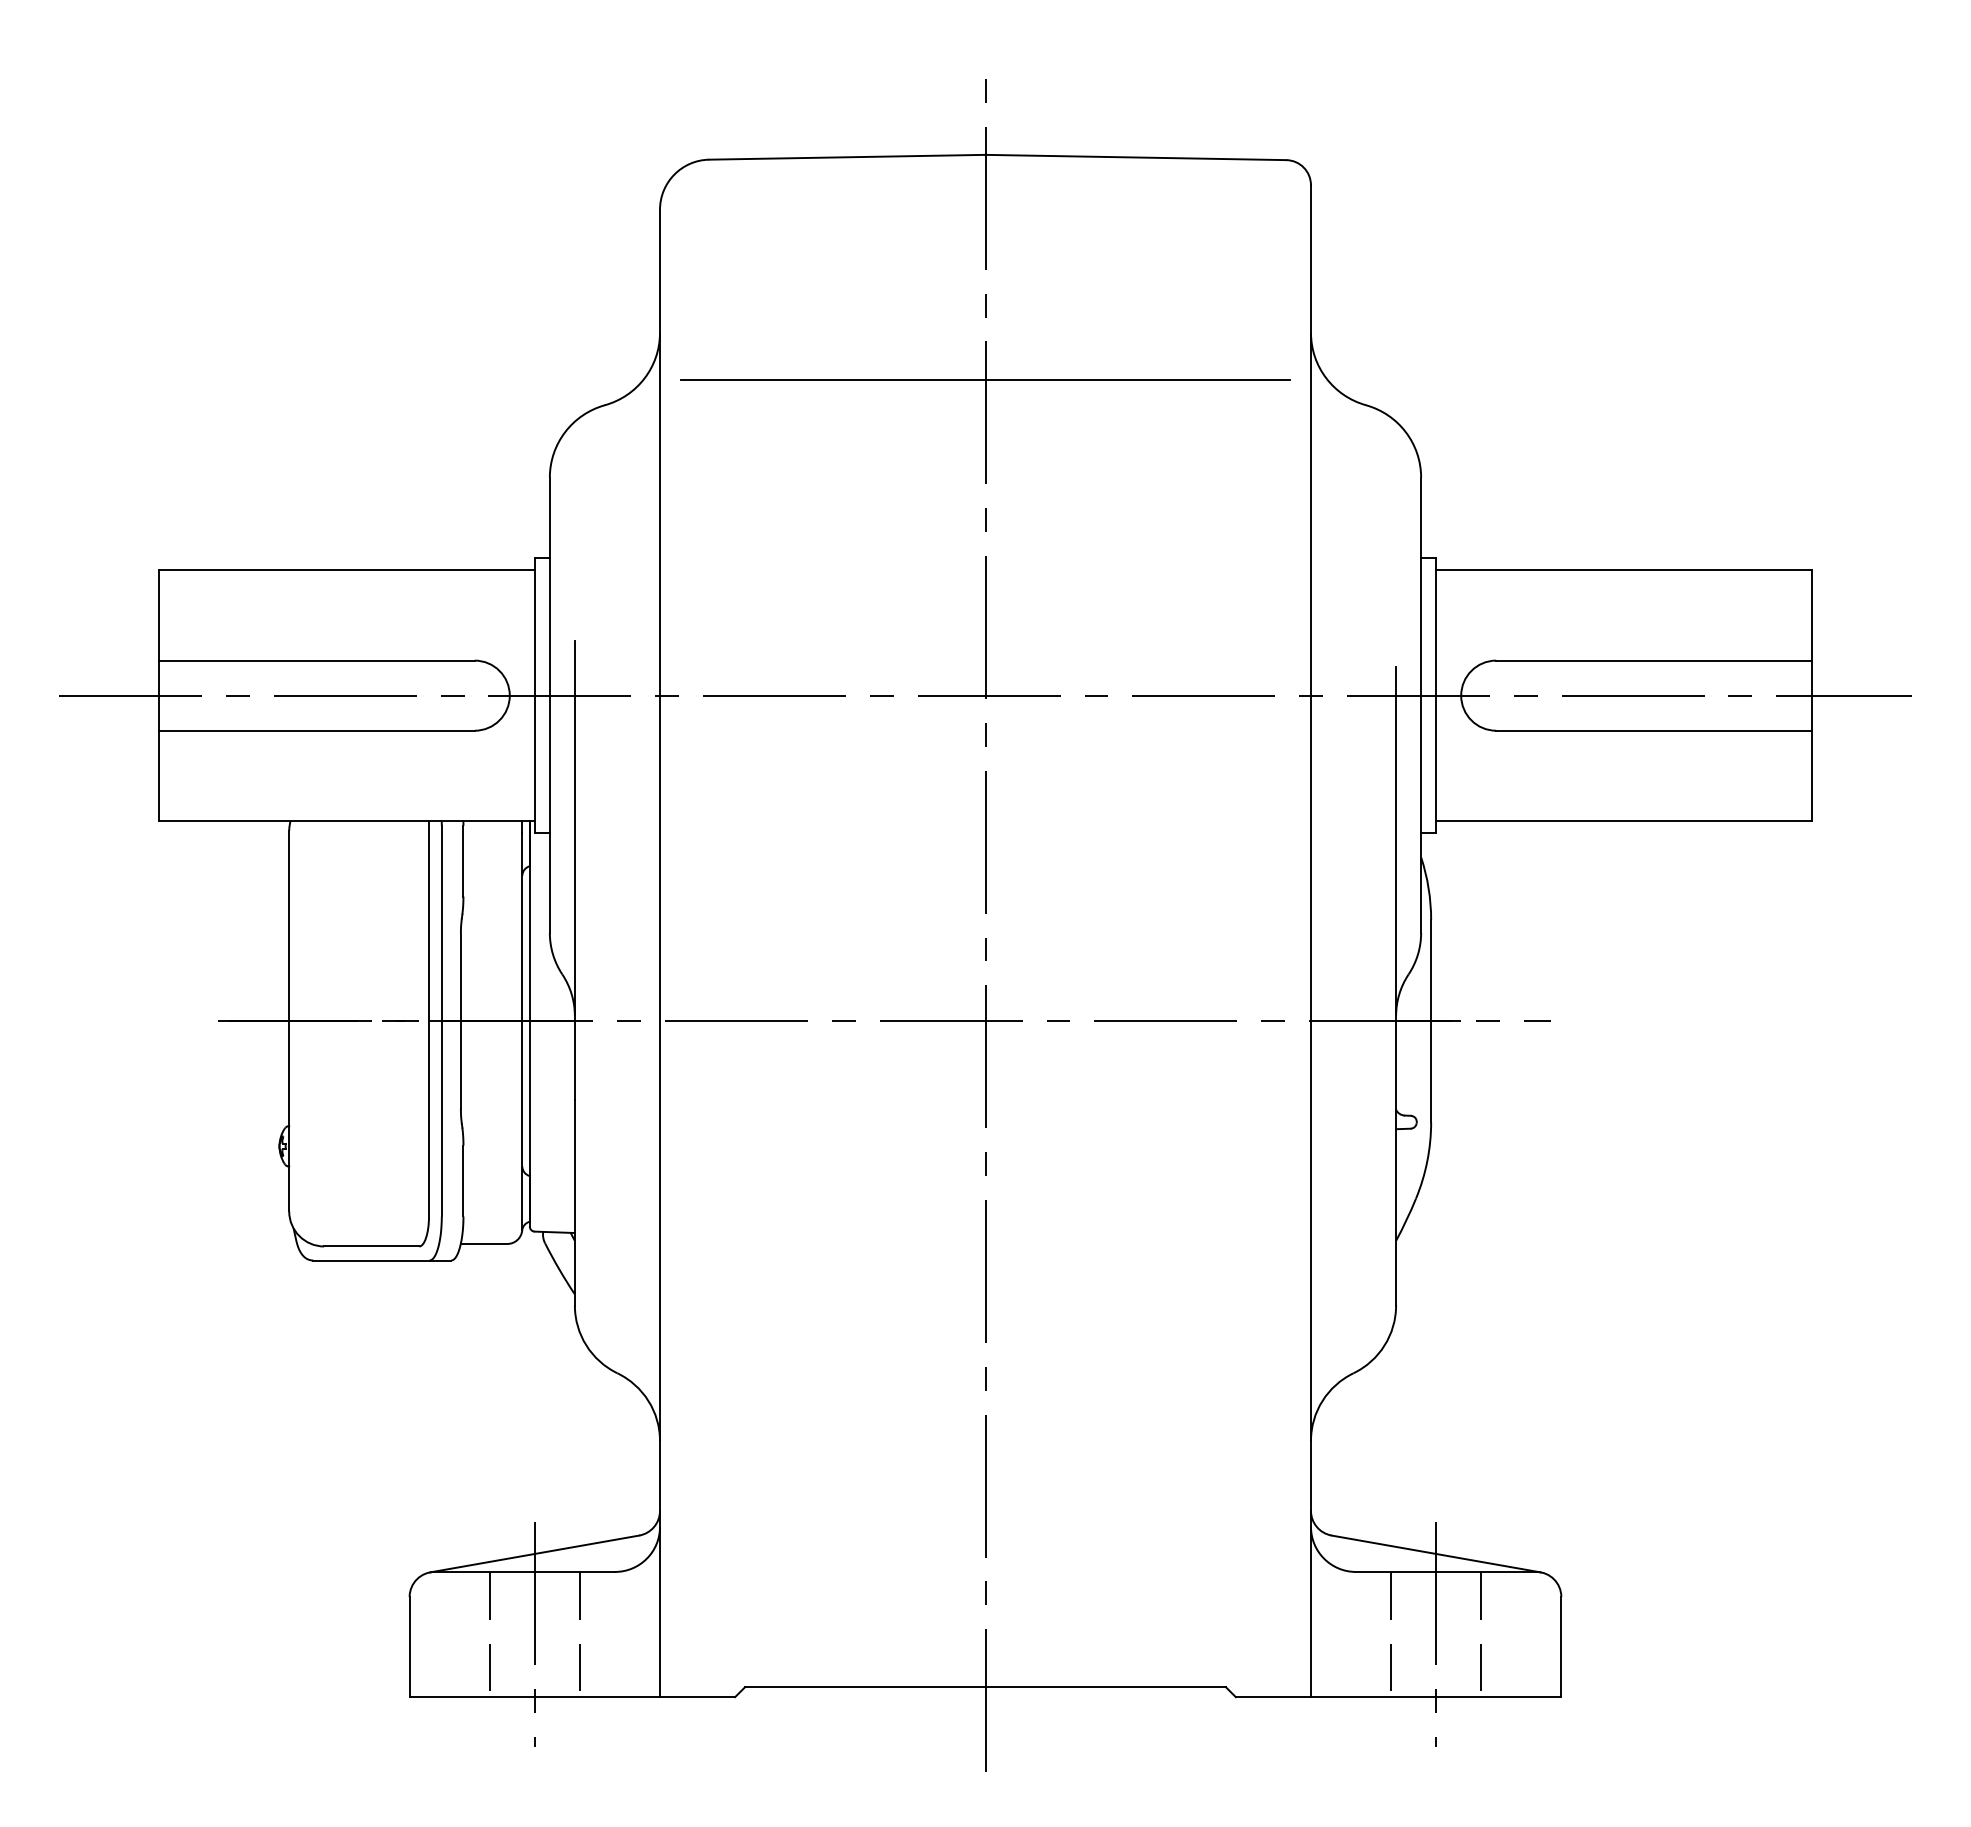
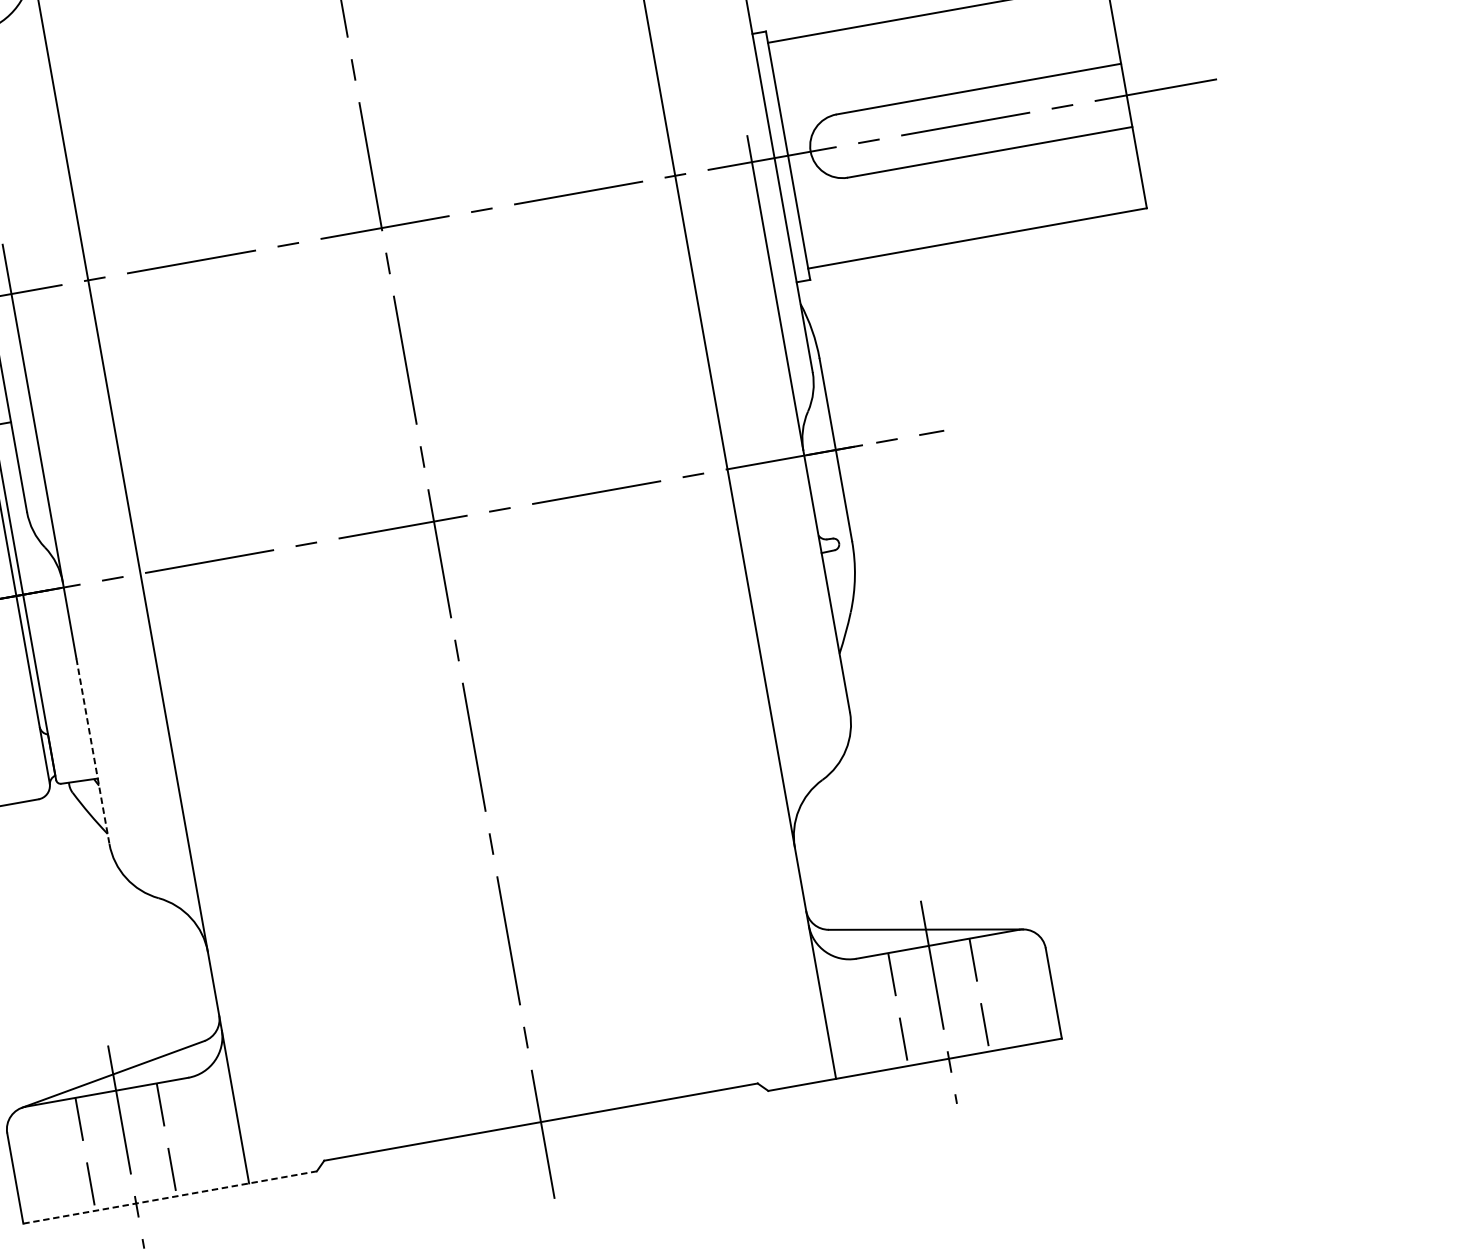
line: (574, 1202) -> (92, 751), solid -> dashed
line: (572, 1697) -> (170, 1197), solid -> dashed

